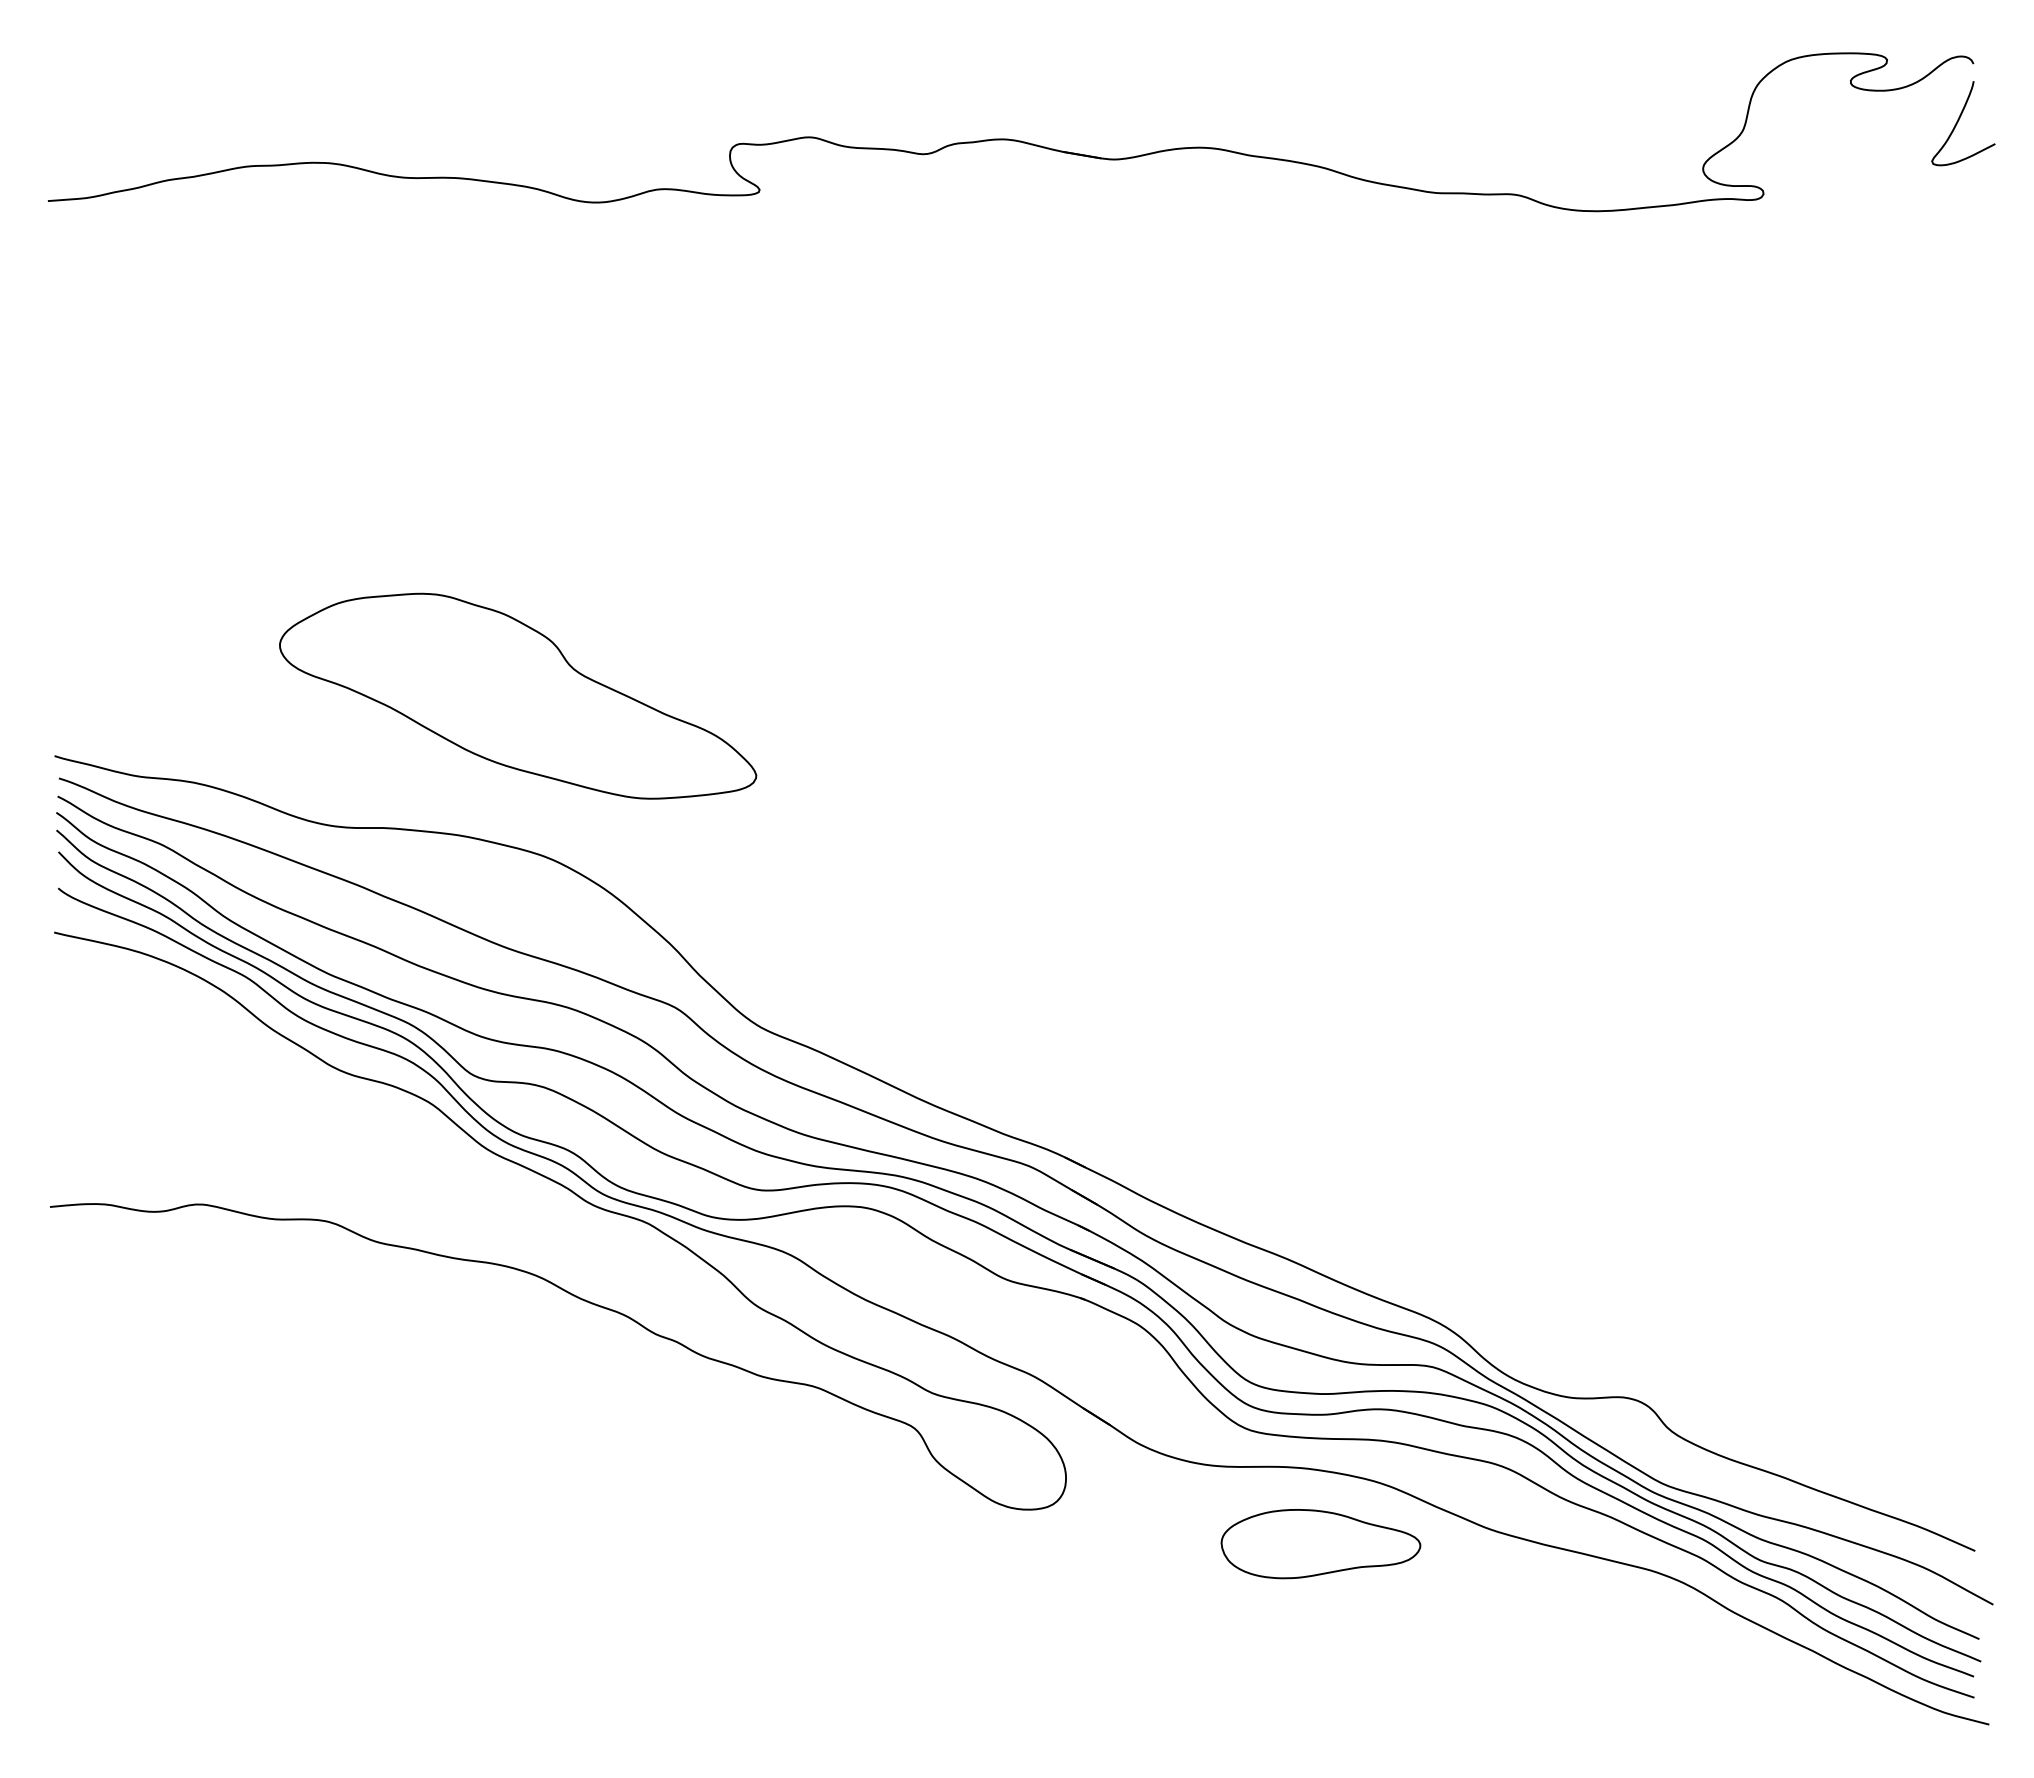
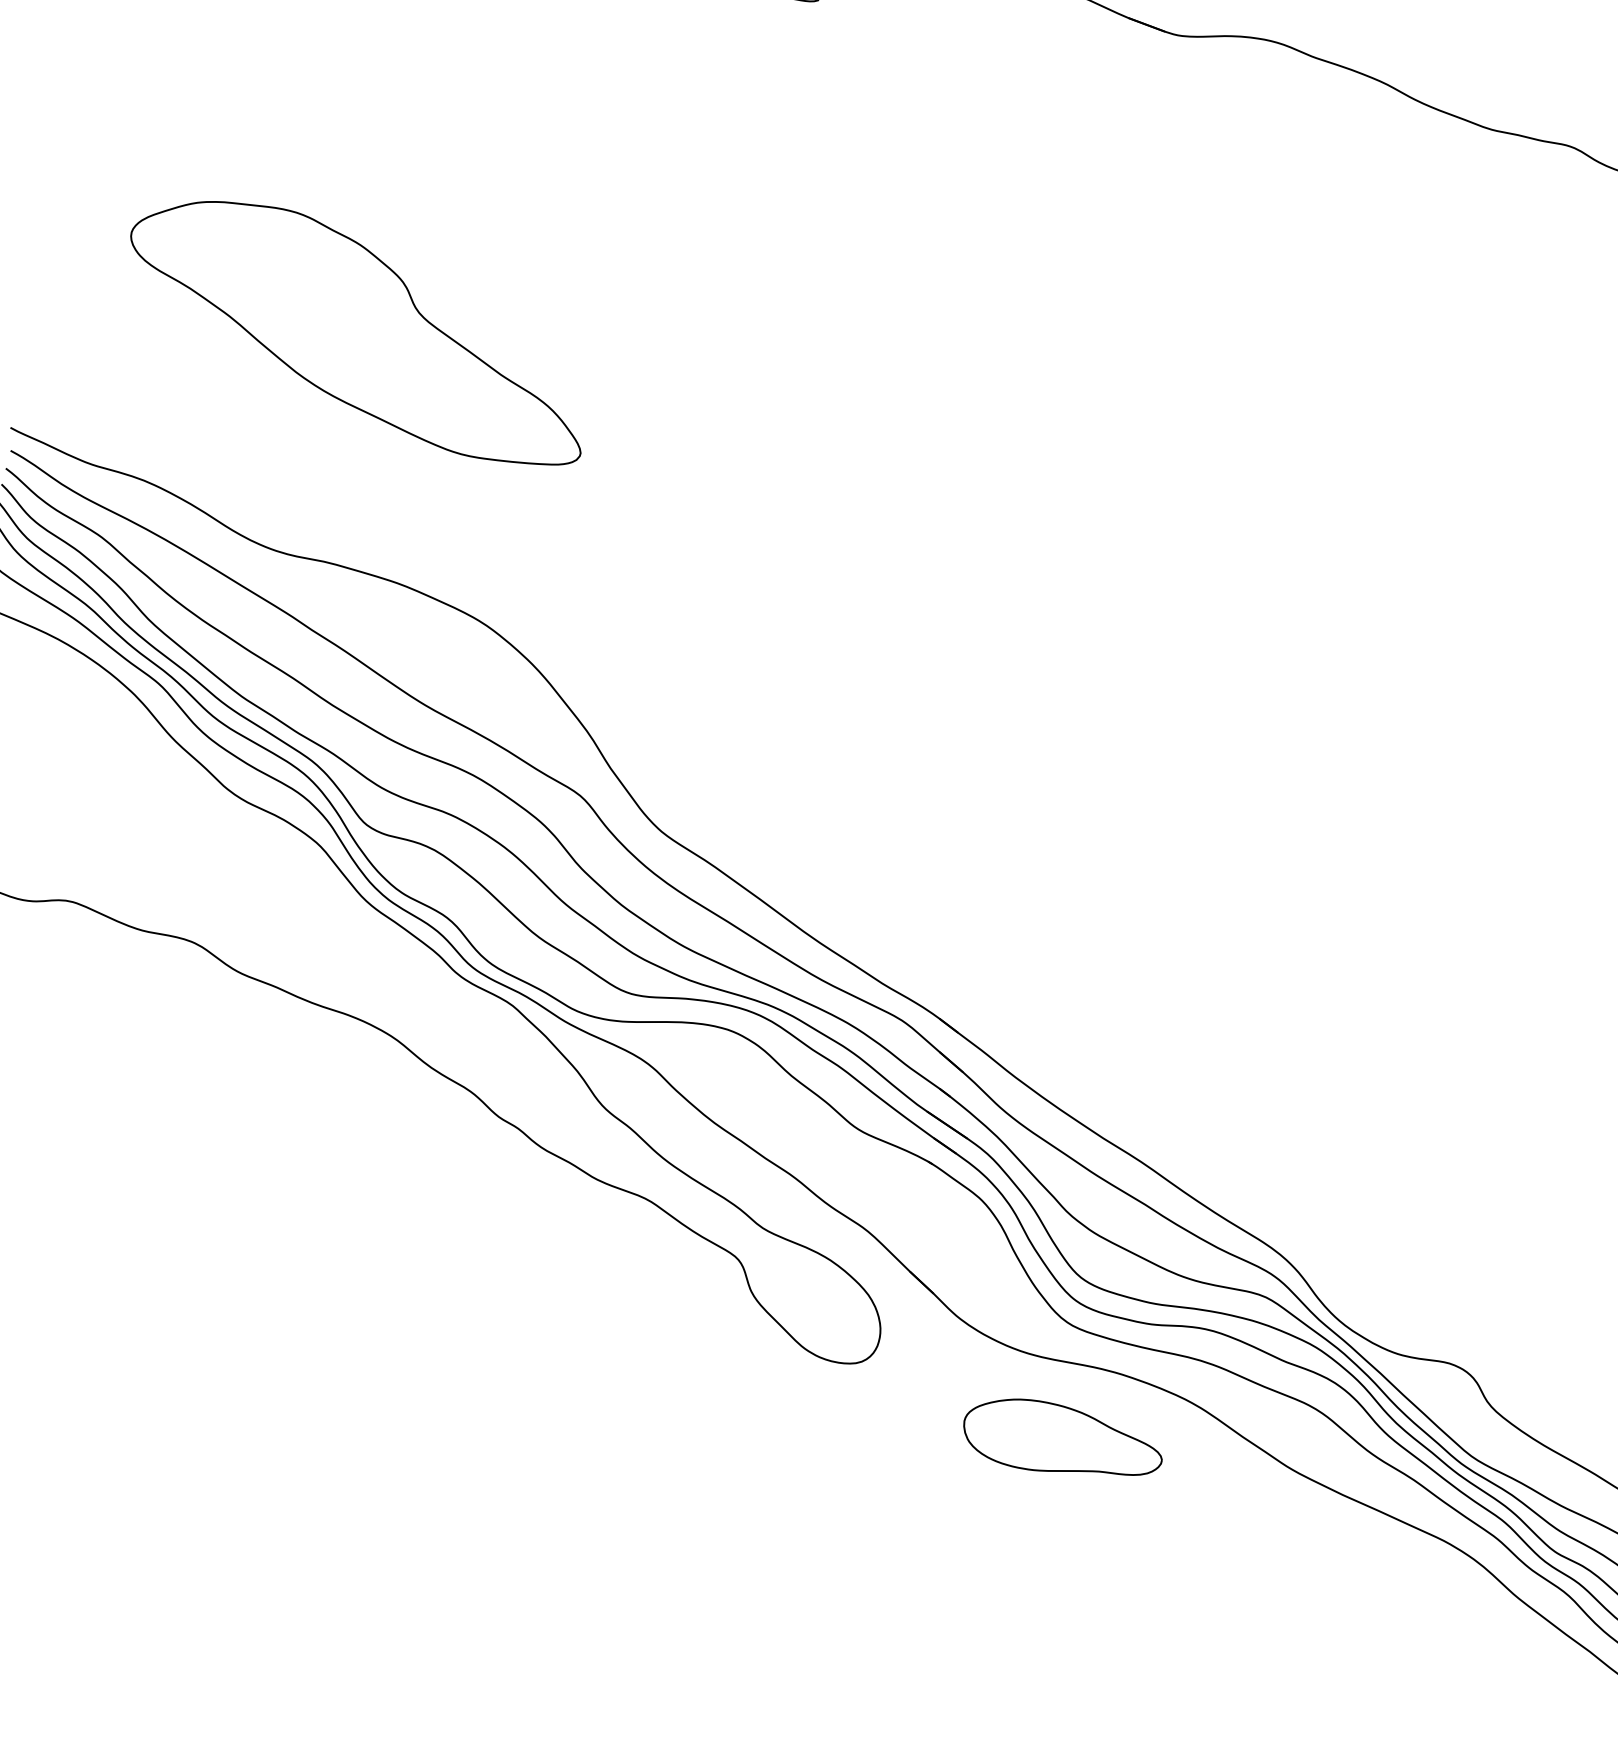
part: (518, 695) -> (359, 328), moved
part: (1320, 1544) -> (1062, 1441), moved

